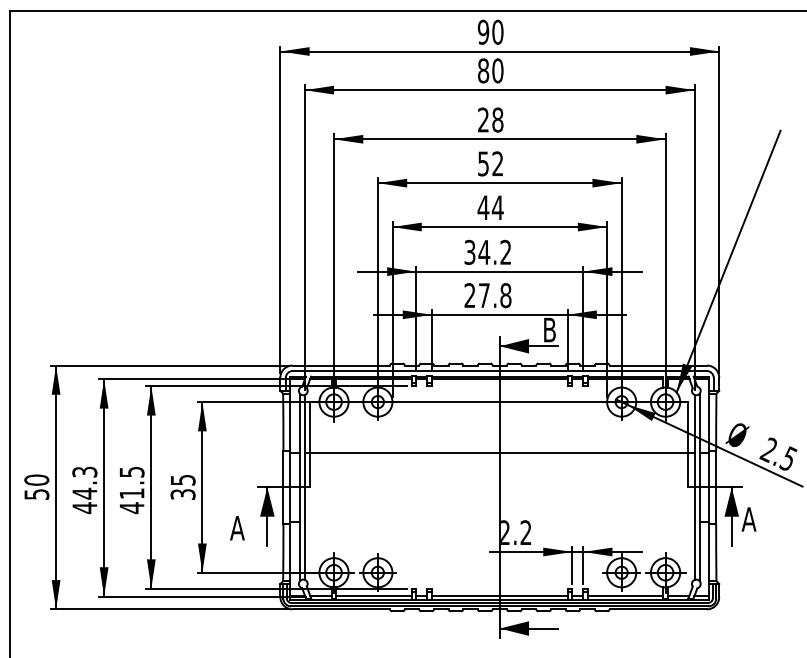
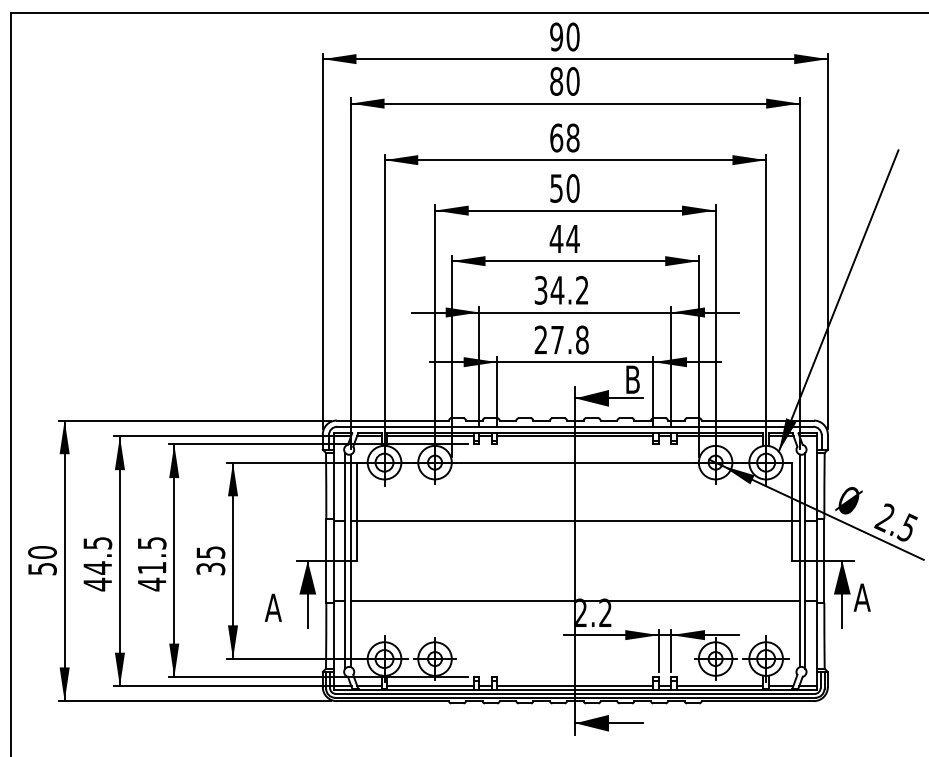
text: (483, 119) -> (556, 137), 28 -> 68
text: (497, 163) -> (572, 188), 52 -> 50
text: (84, 471) -> (97, 542), 44.3 -> 44.5
line: (499, 521) -> (574, 600), added

